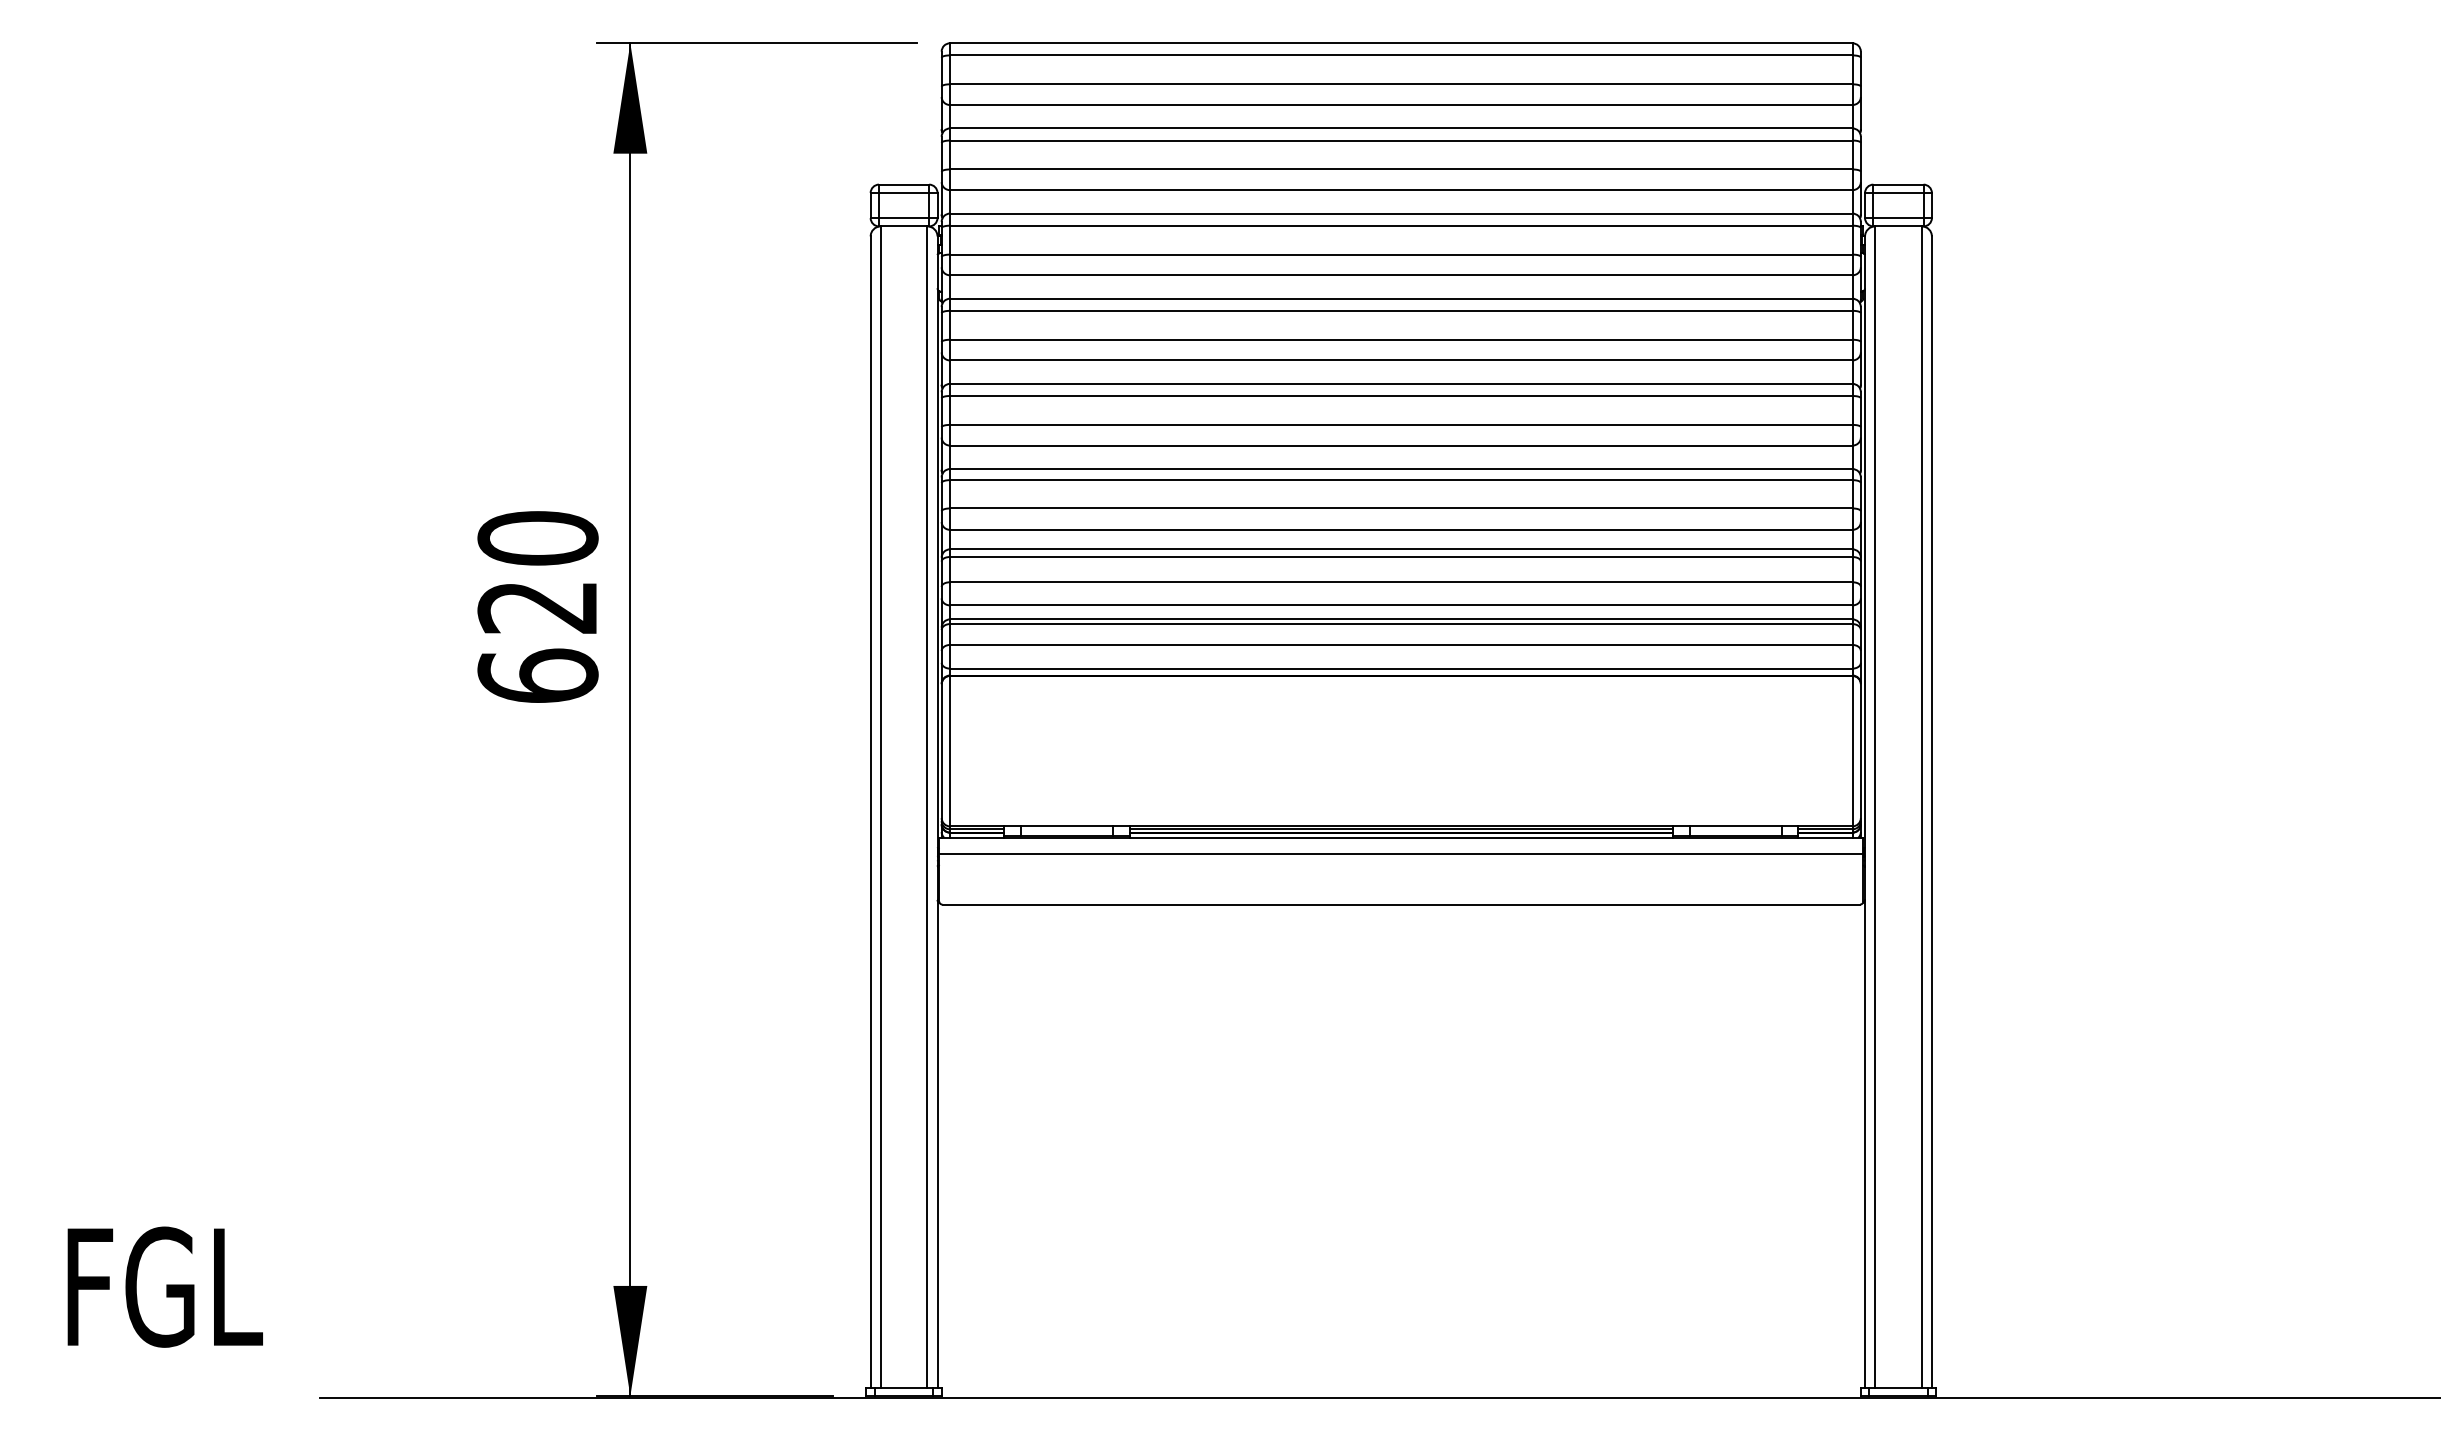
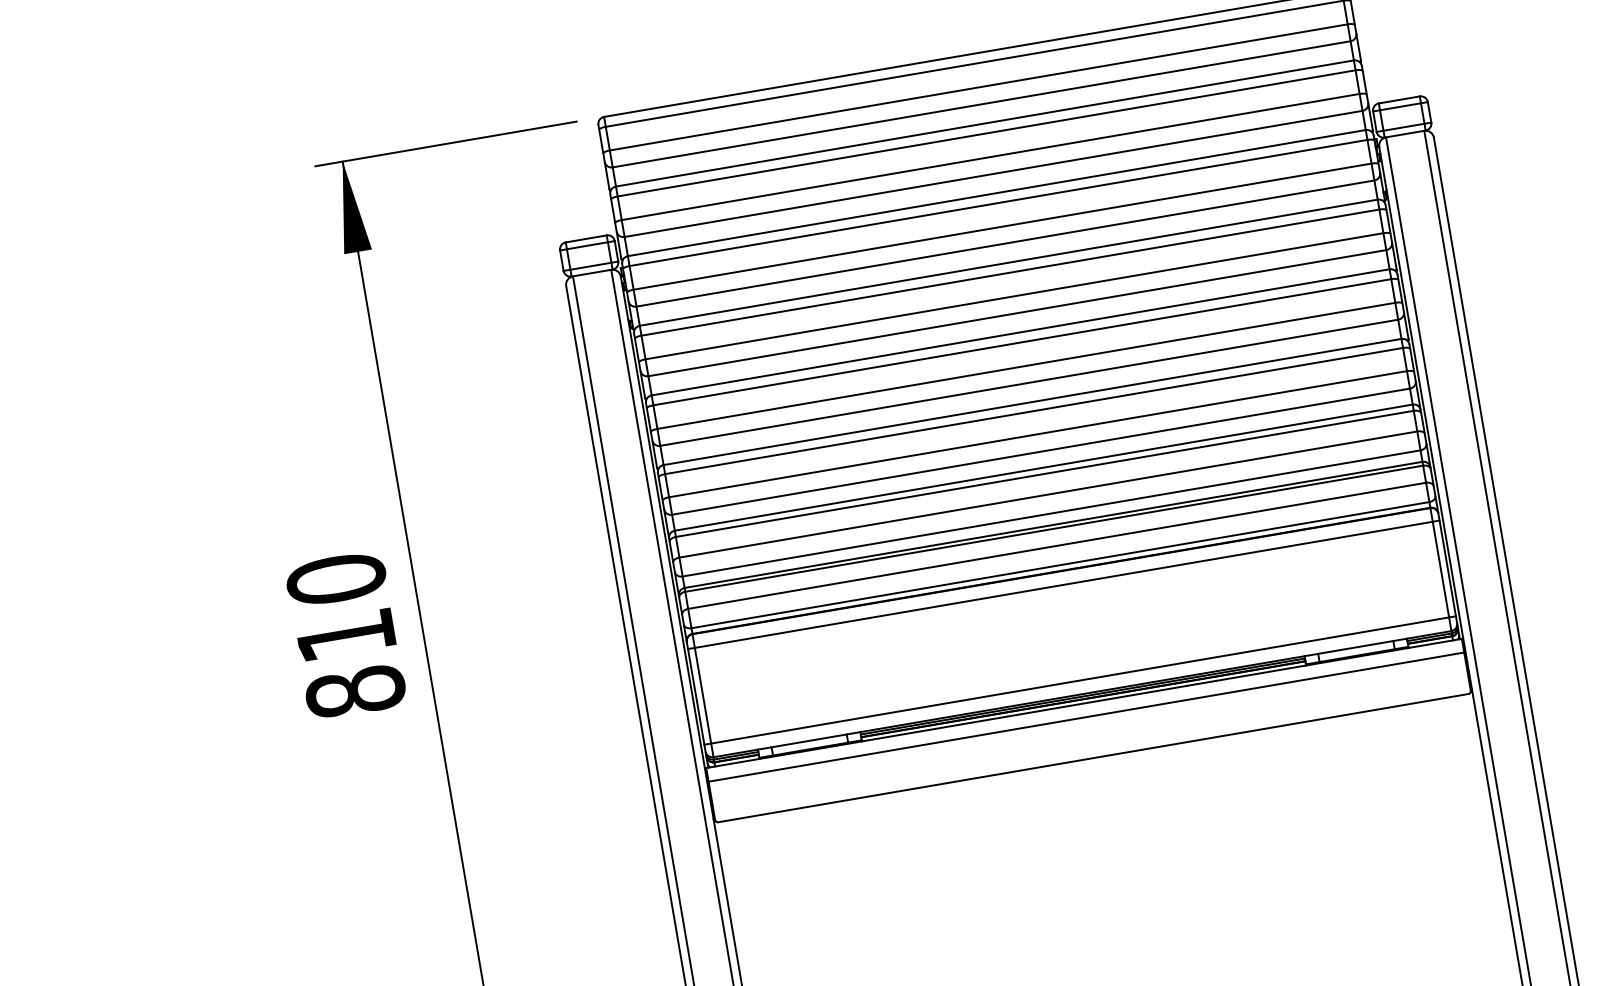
text: (537, 642) -> (350, 664), 620 -> 810
line: (1400, 692) -> (1063, 584), added
line: (1400, 809) -> (1079, 680), added

